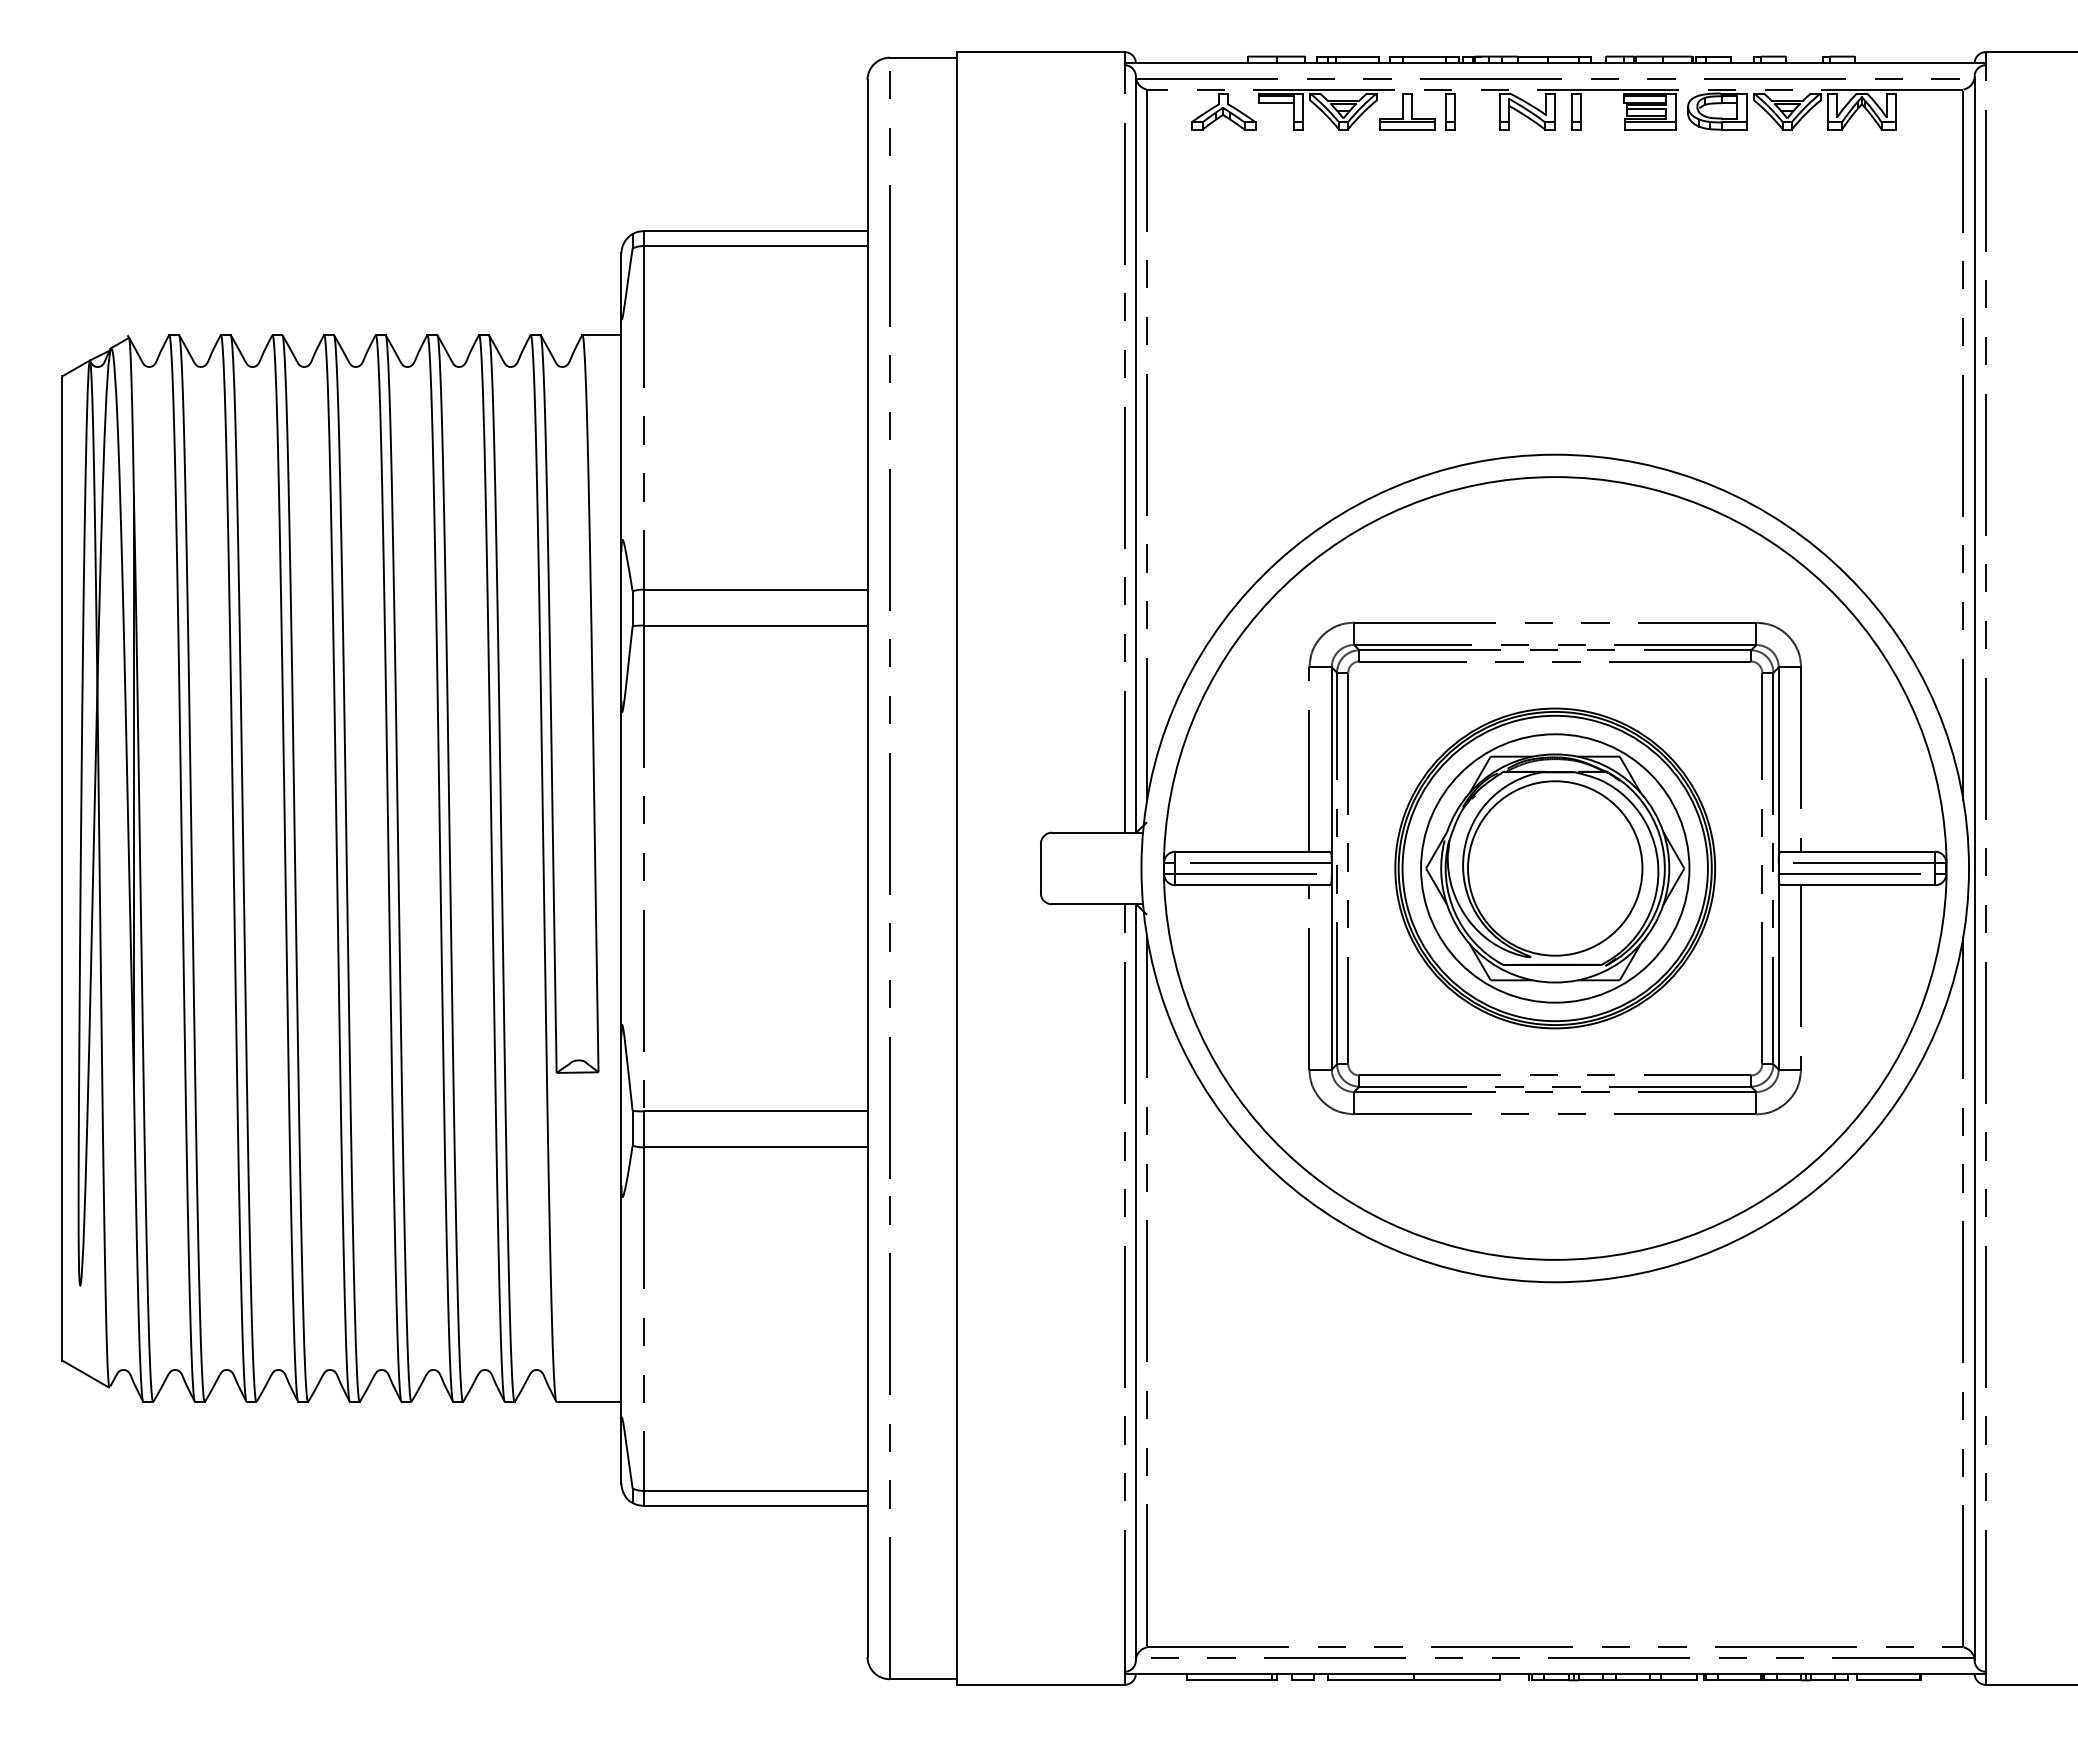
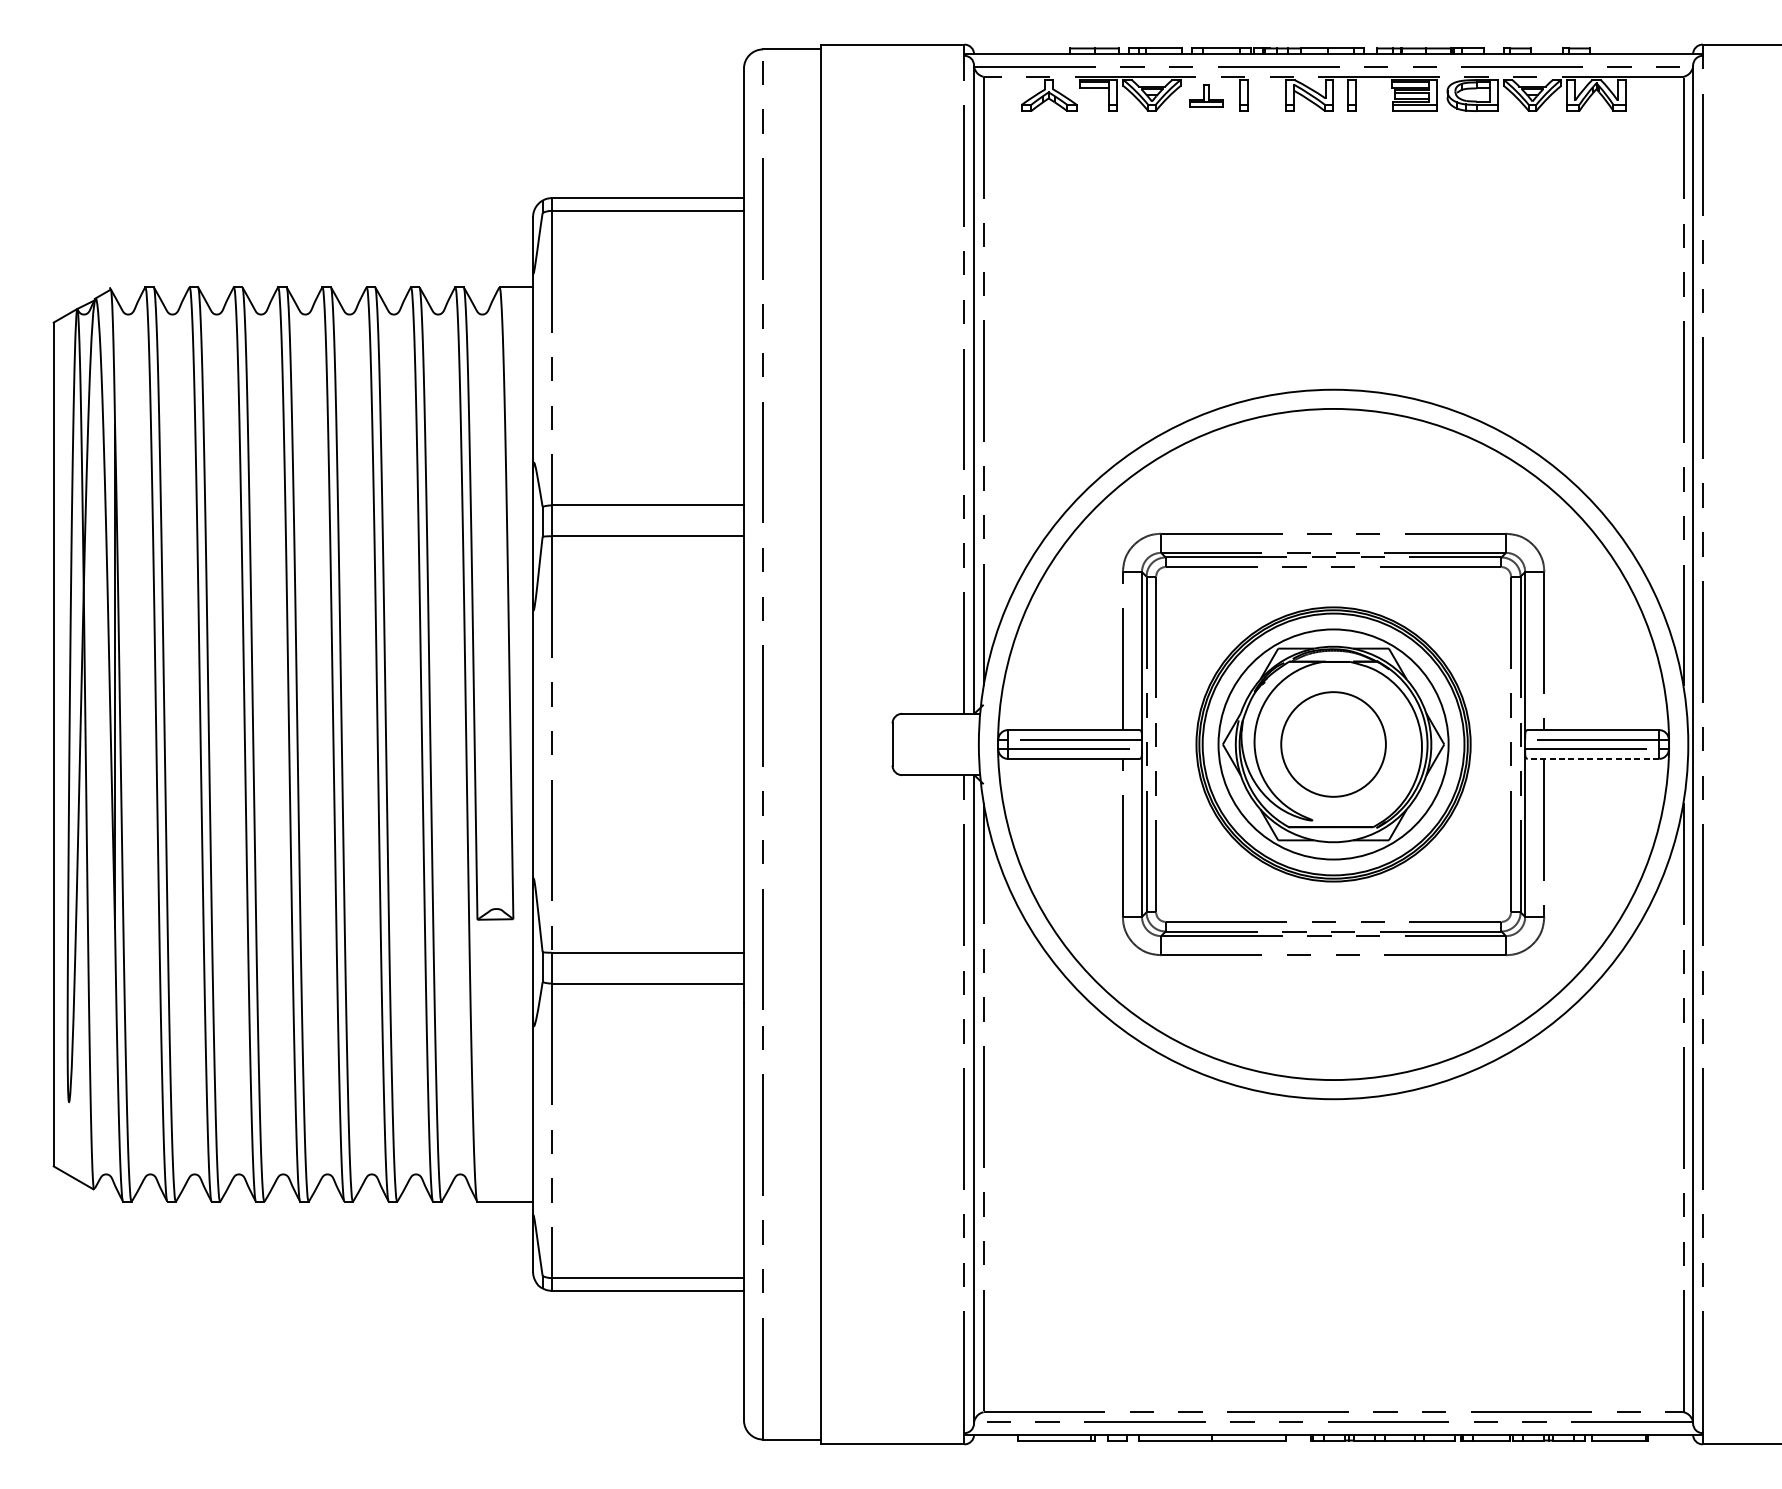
part: (1407, 111) -> (1206, 95), size x0.7
circle: (1555, 868) -> (1333, 744), size x0.7
line: (1858, 885) -> (1593, 759), solid -> dashed

